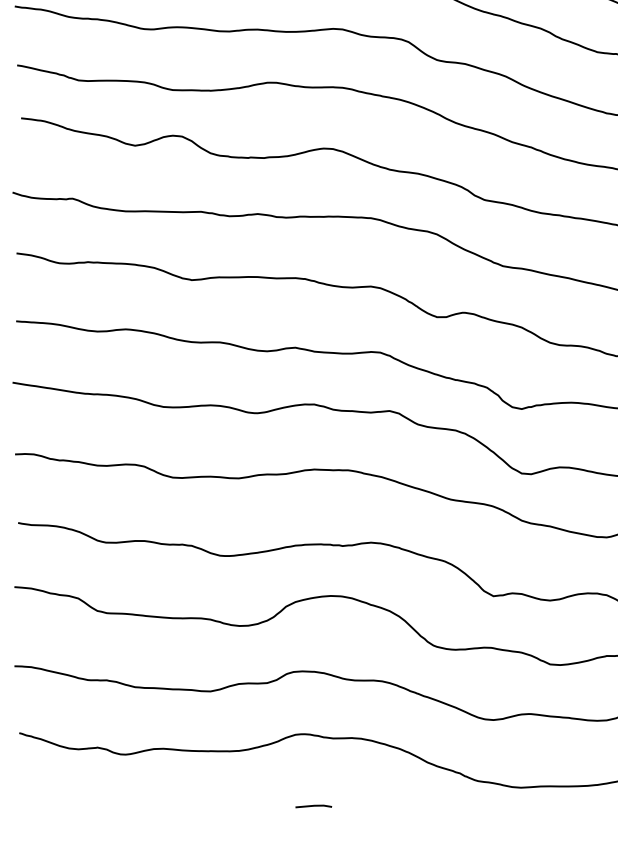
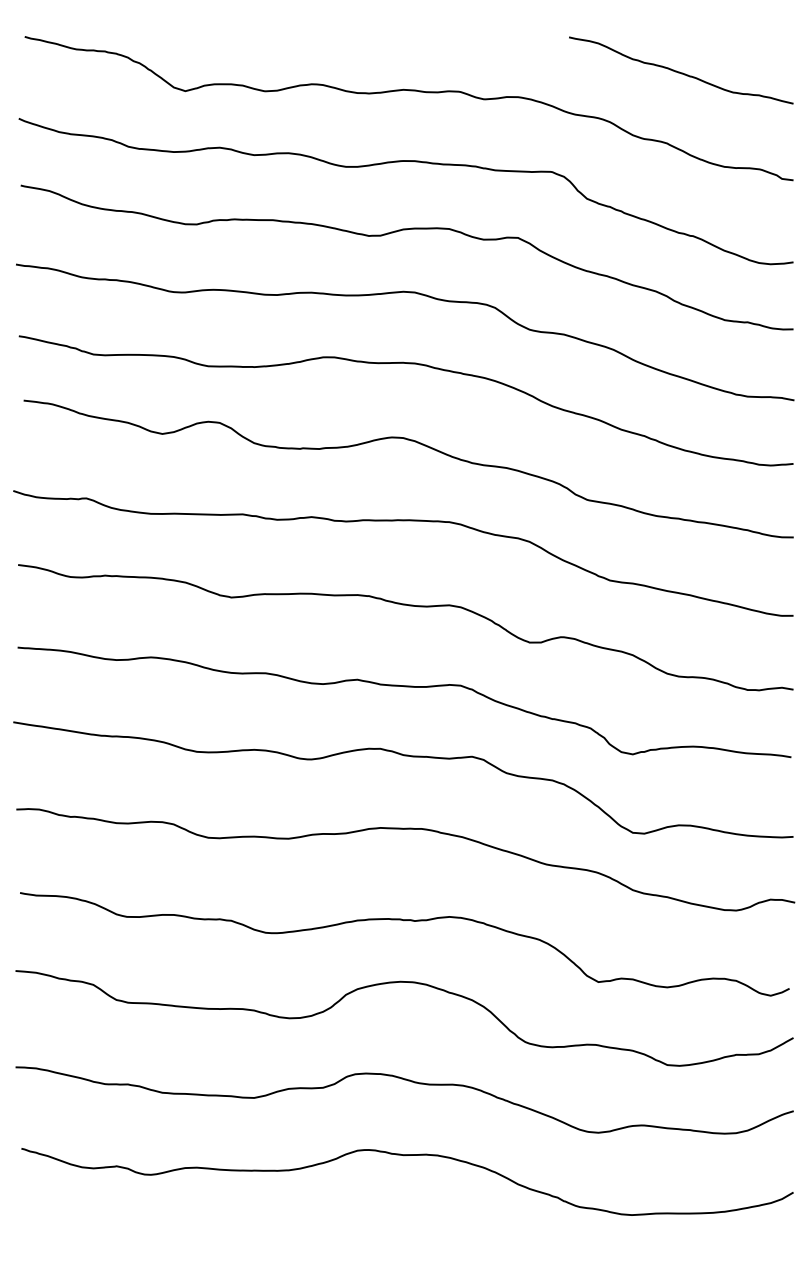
line: (313, 806) -> (379, 1237), removed

